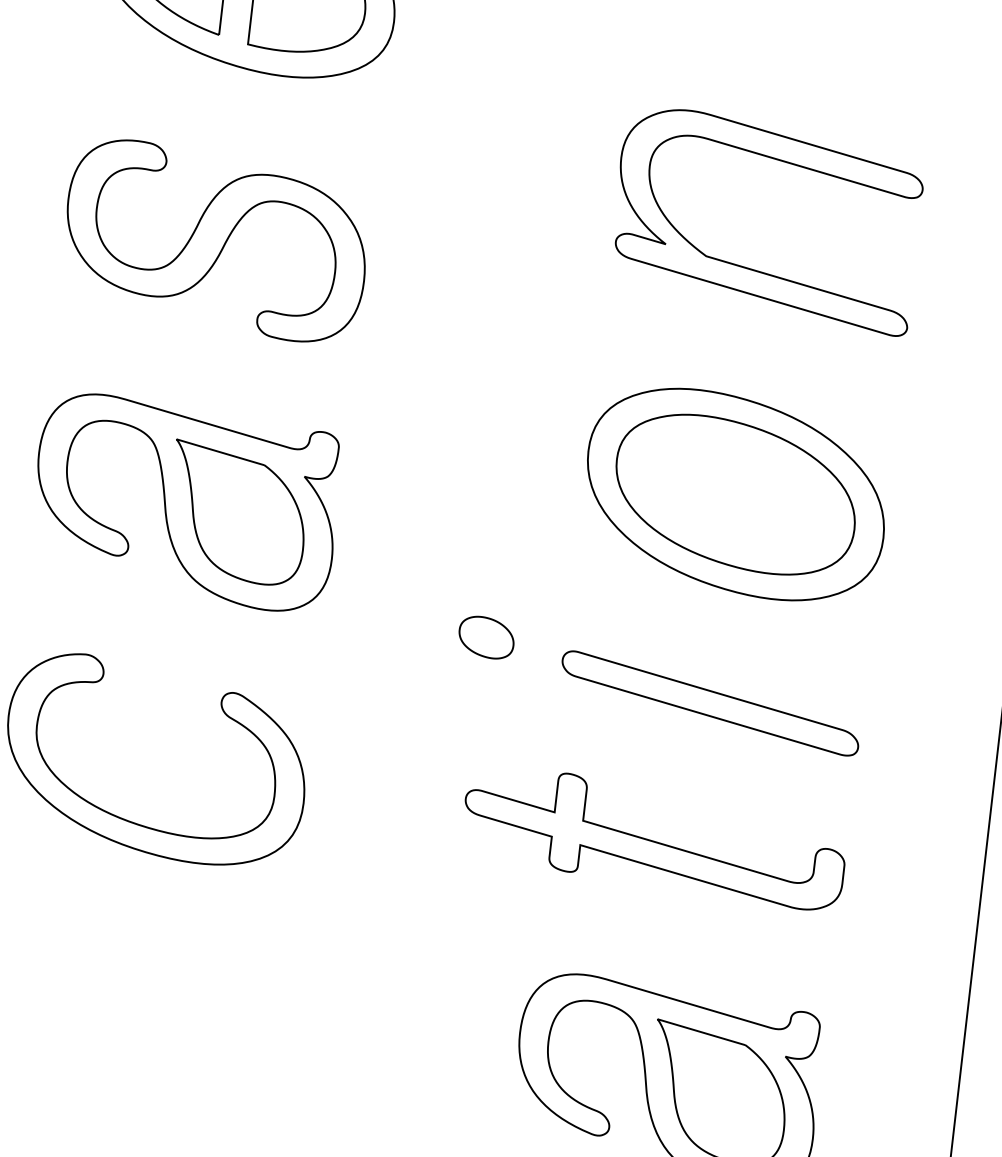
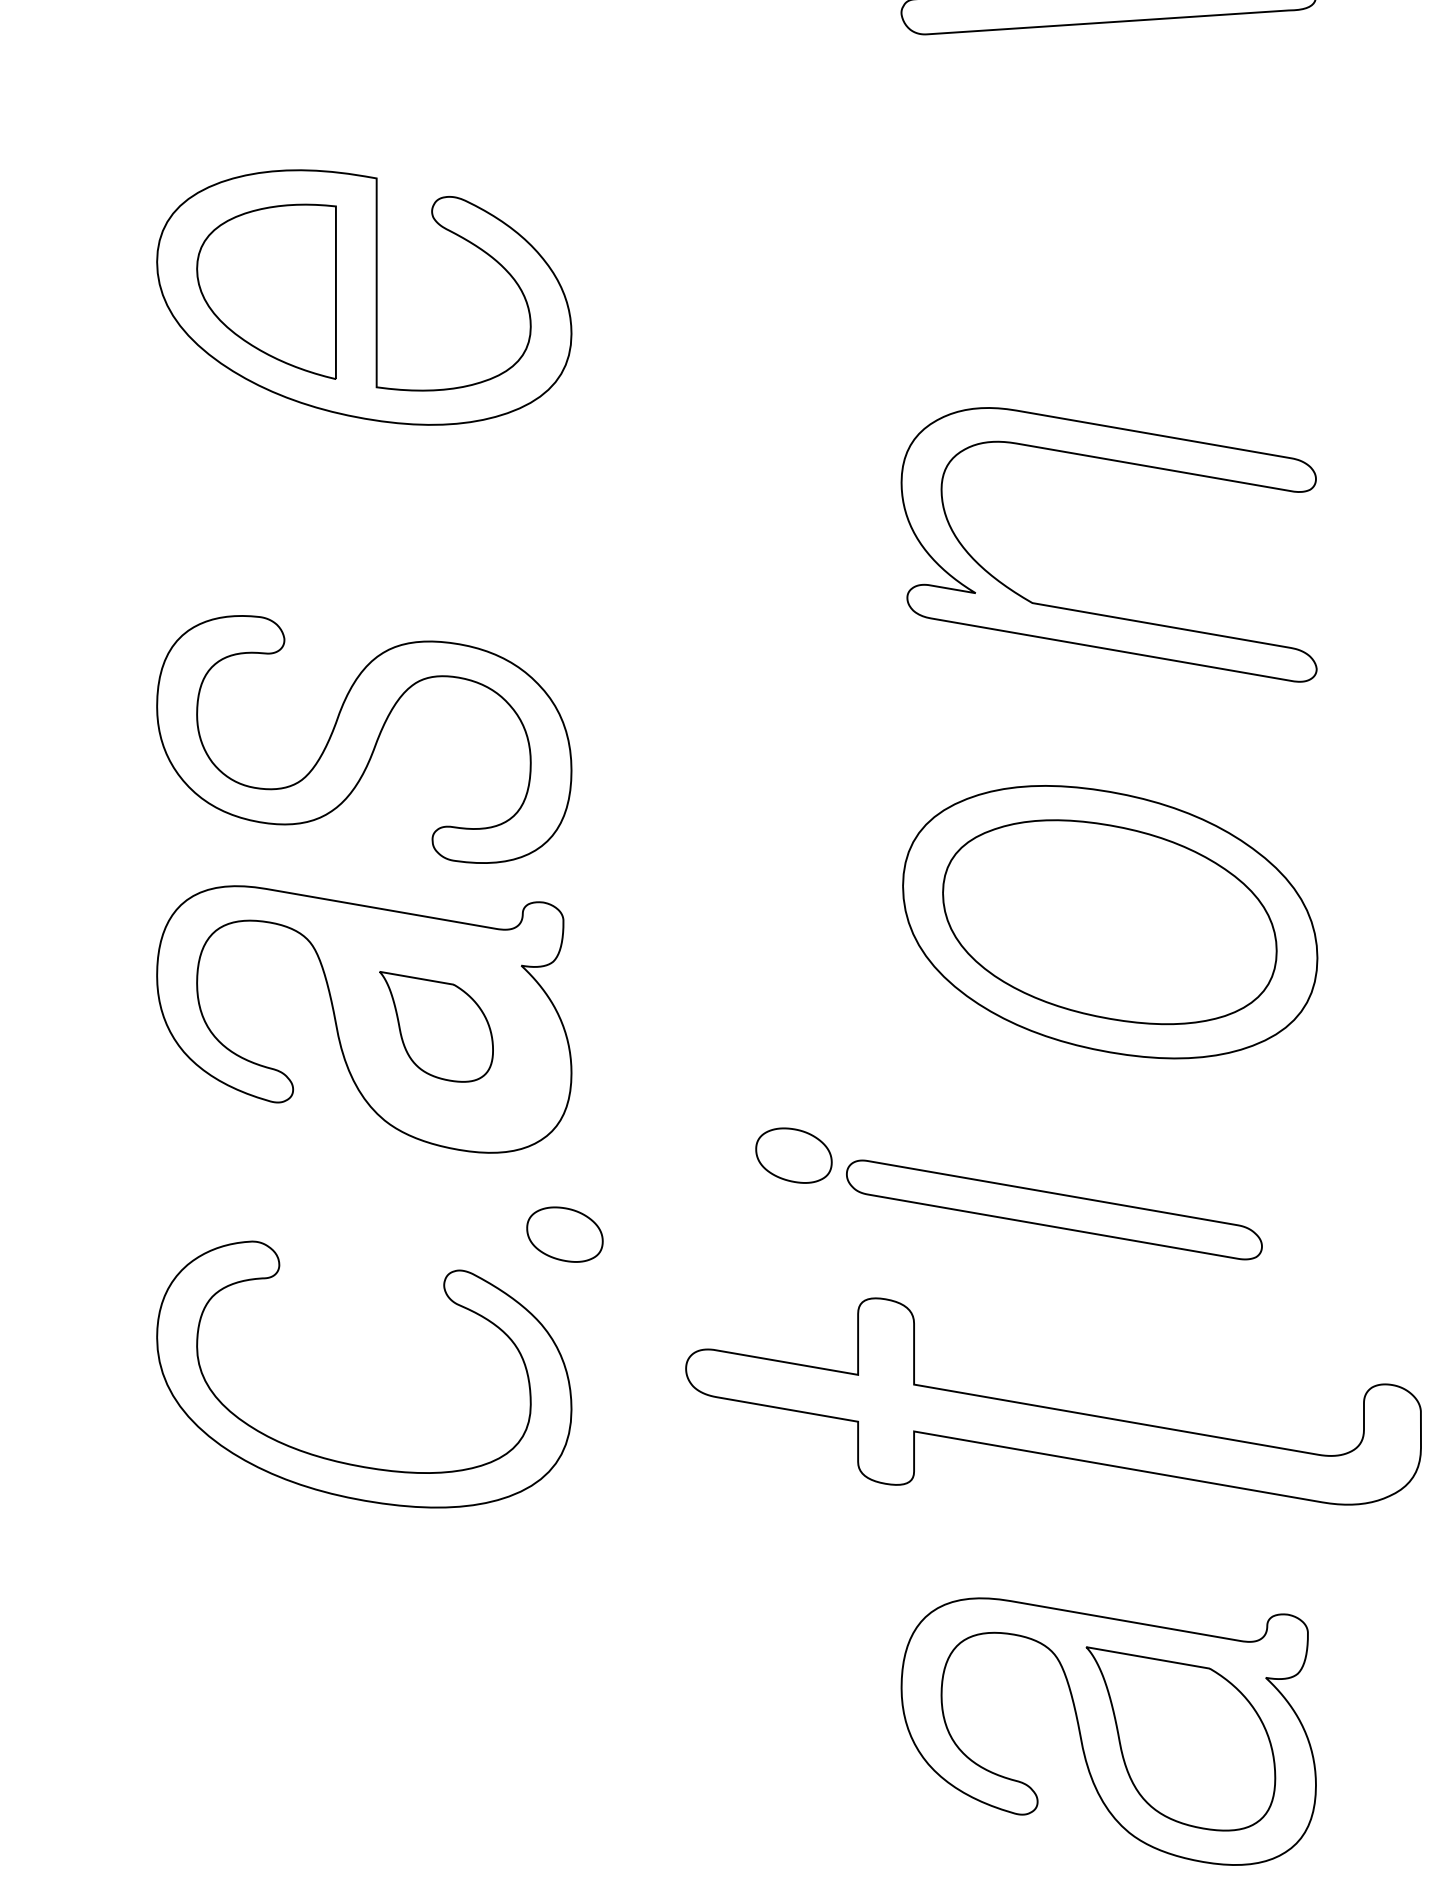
part: (216, 241) -> (364, 739), moved
part: (237, 513) -> (436, 1026), size x0.6
part: (313, 675) -> (564, 1234), added
part: (710, 703) -> (1054, 1209), moved
part: (654, 837) -> (1053, 1400), size x1.4

